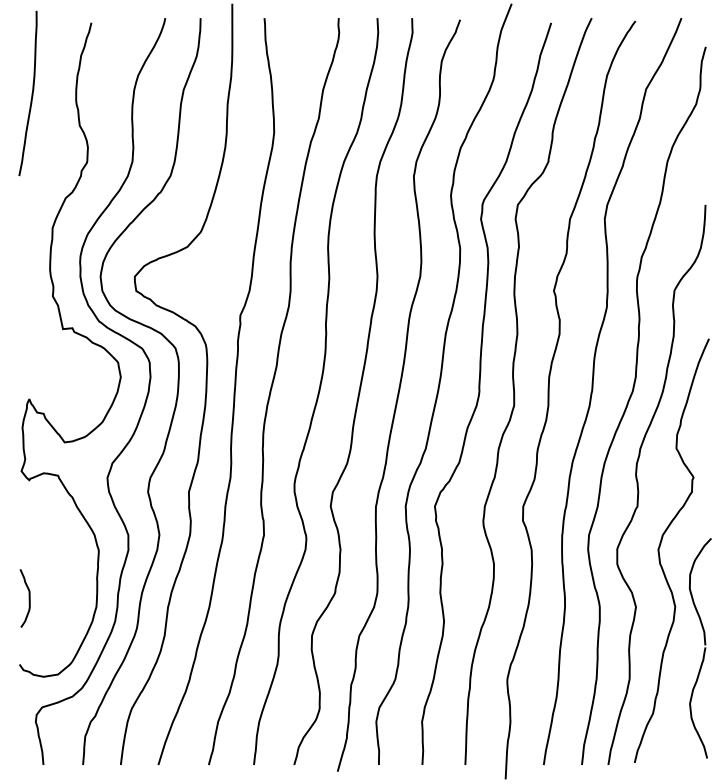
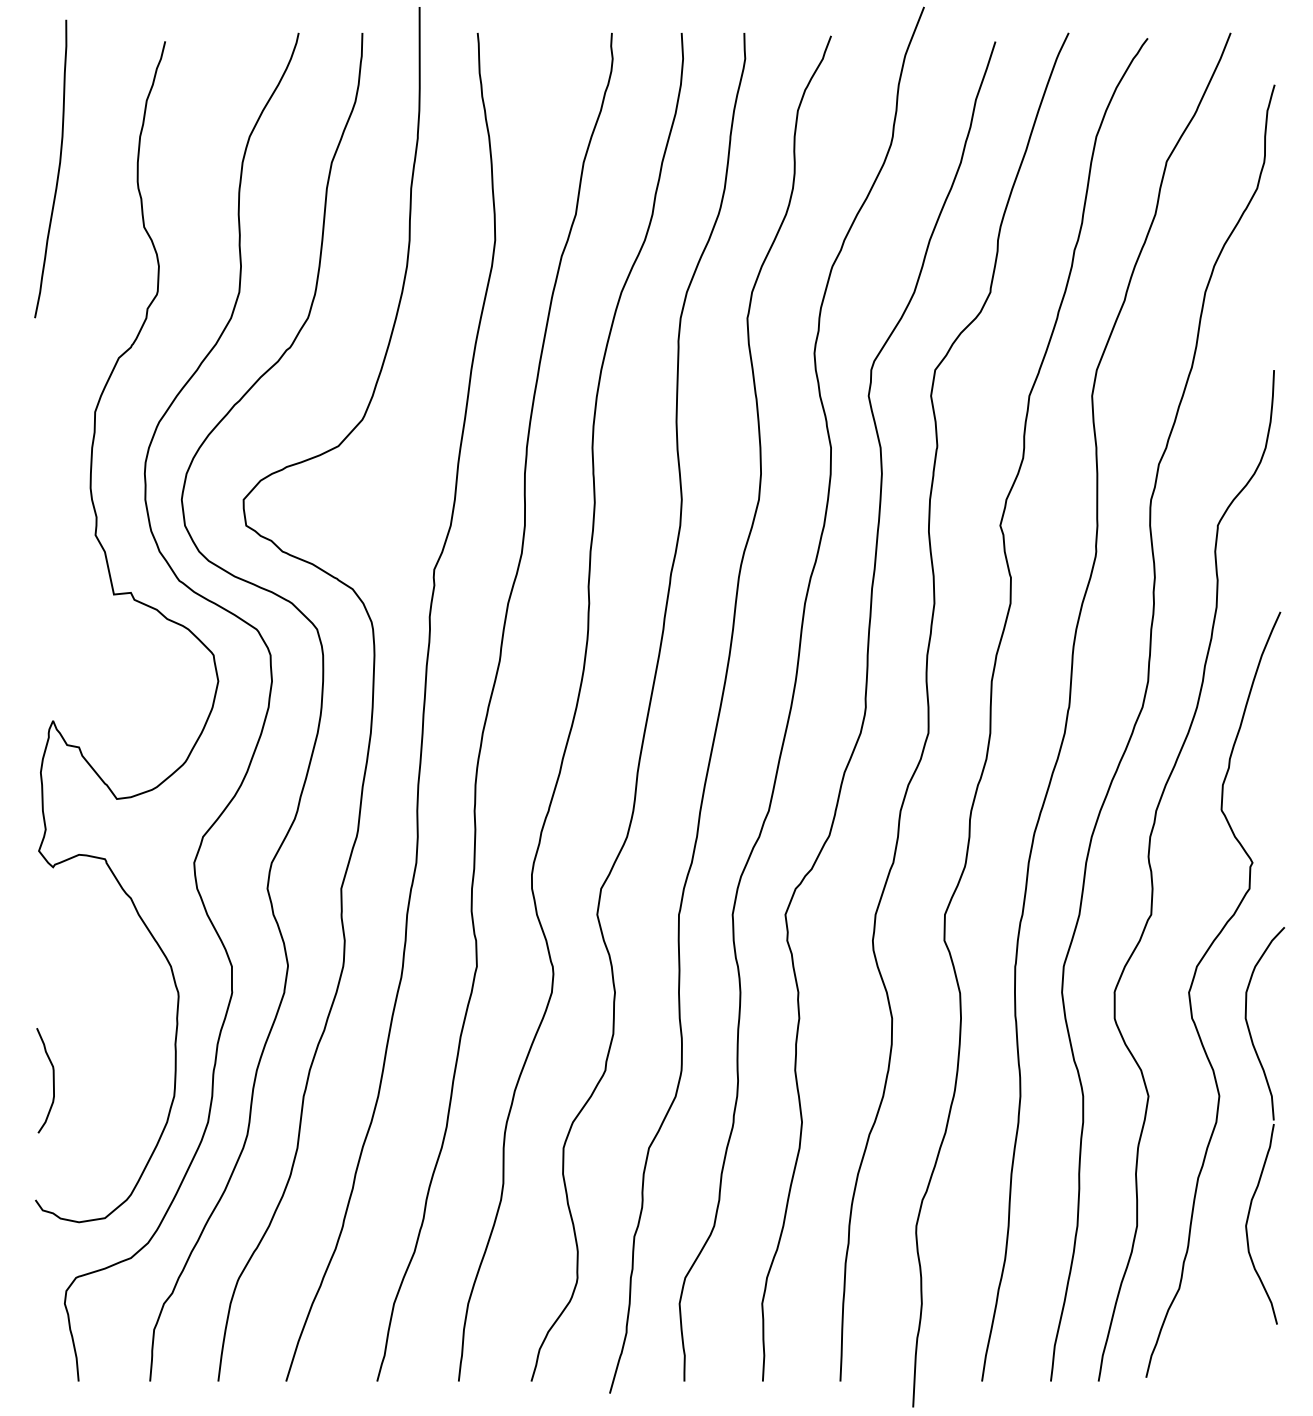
part: (699, 648) -> (1263, 1125), moved

